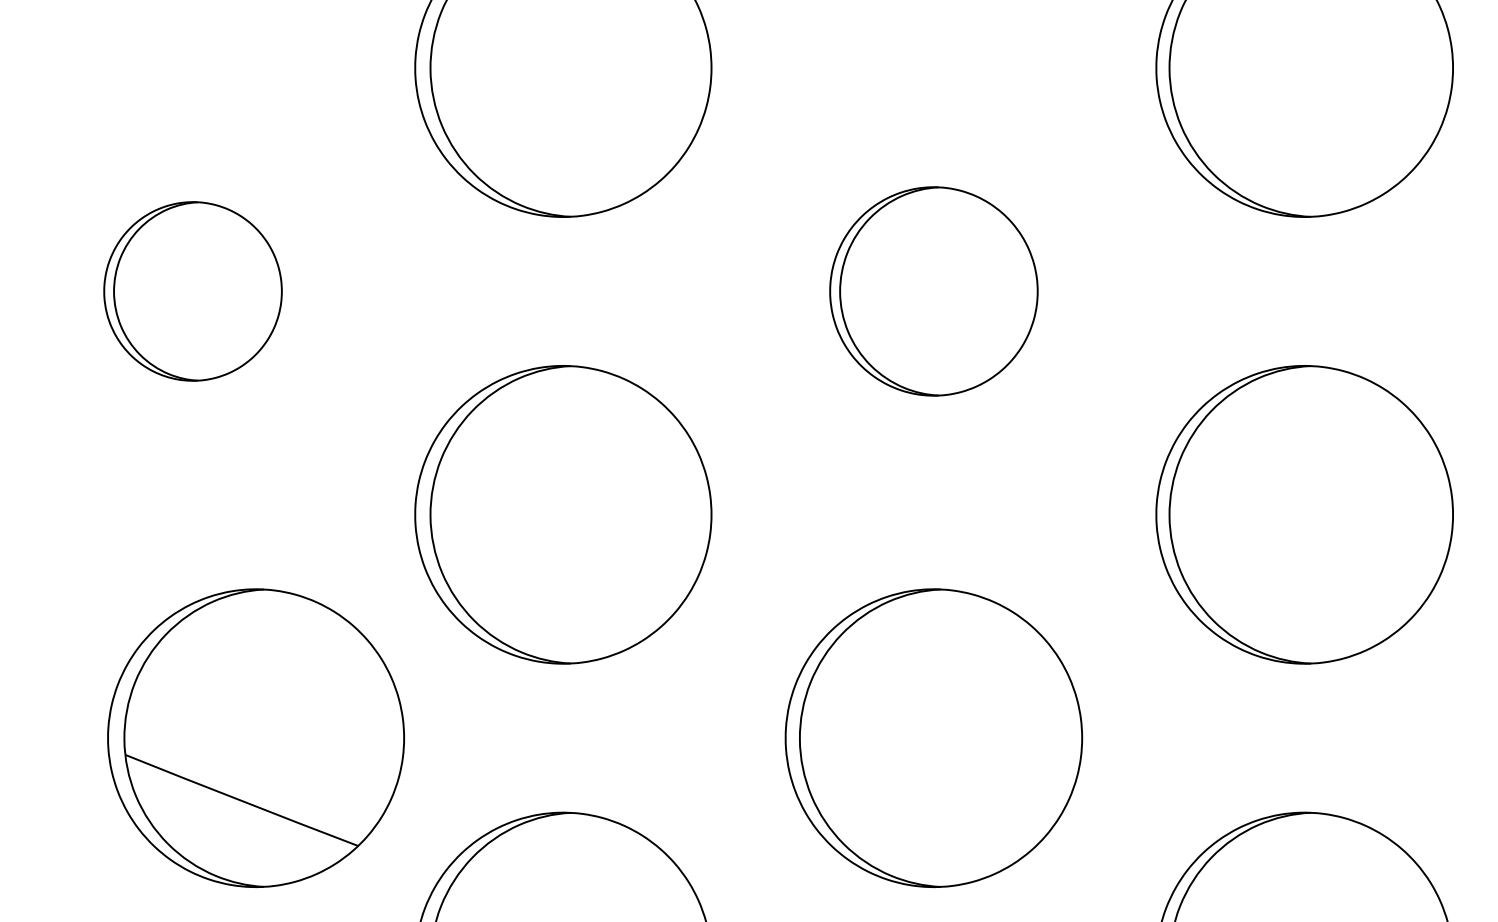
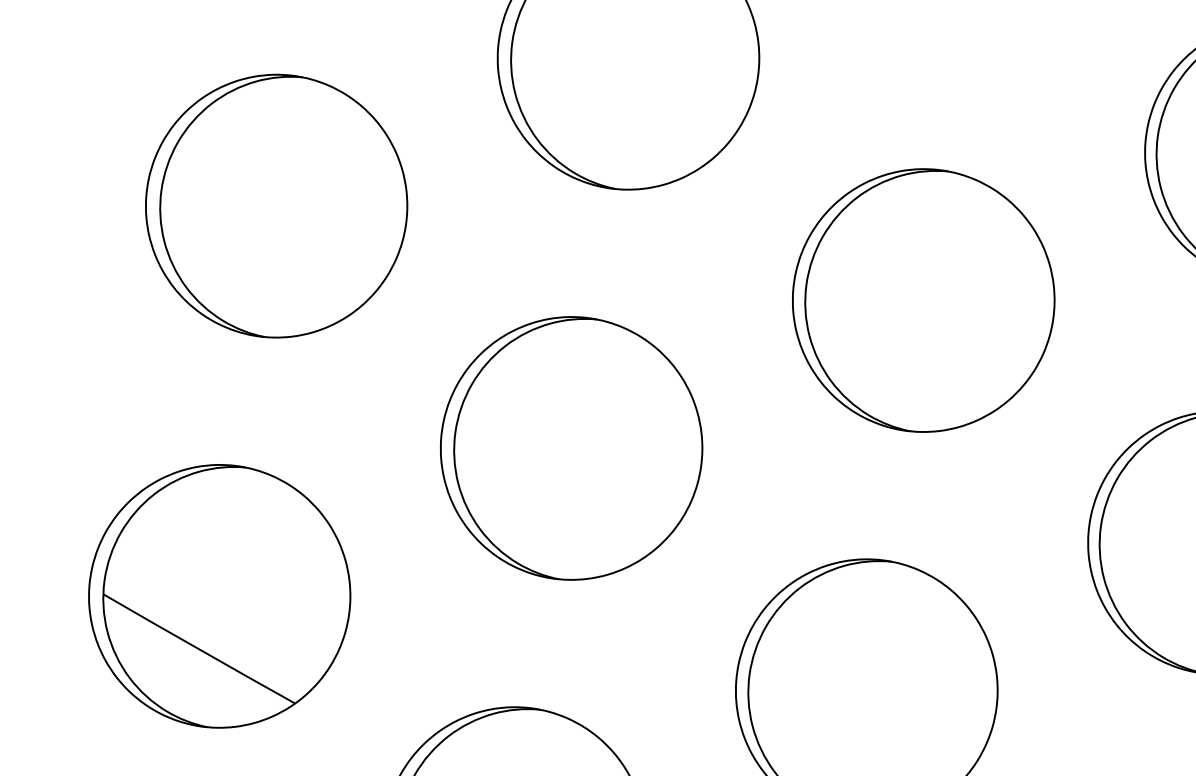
part: (192, 291) -> (276, 206), size x1.67
part: (933, 291) -> (923, 300), size x1.43
part: (255, 737) -> (219, 595), moved

